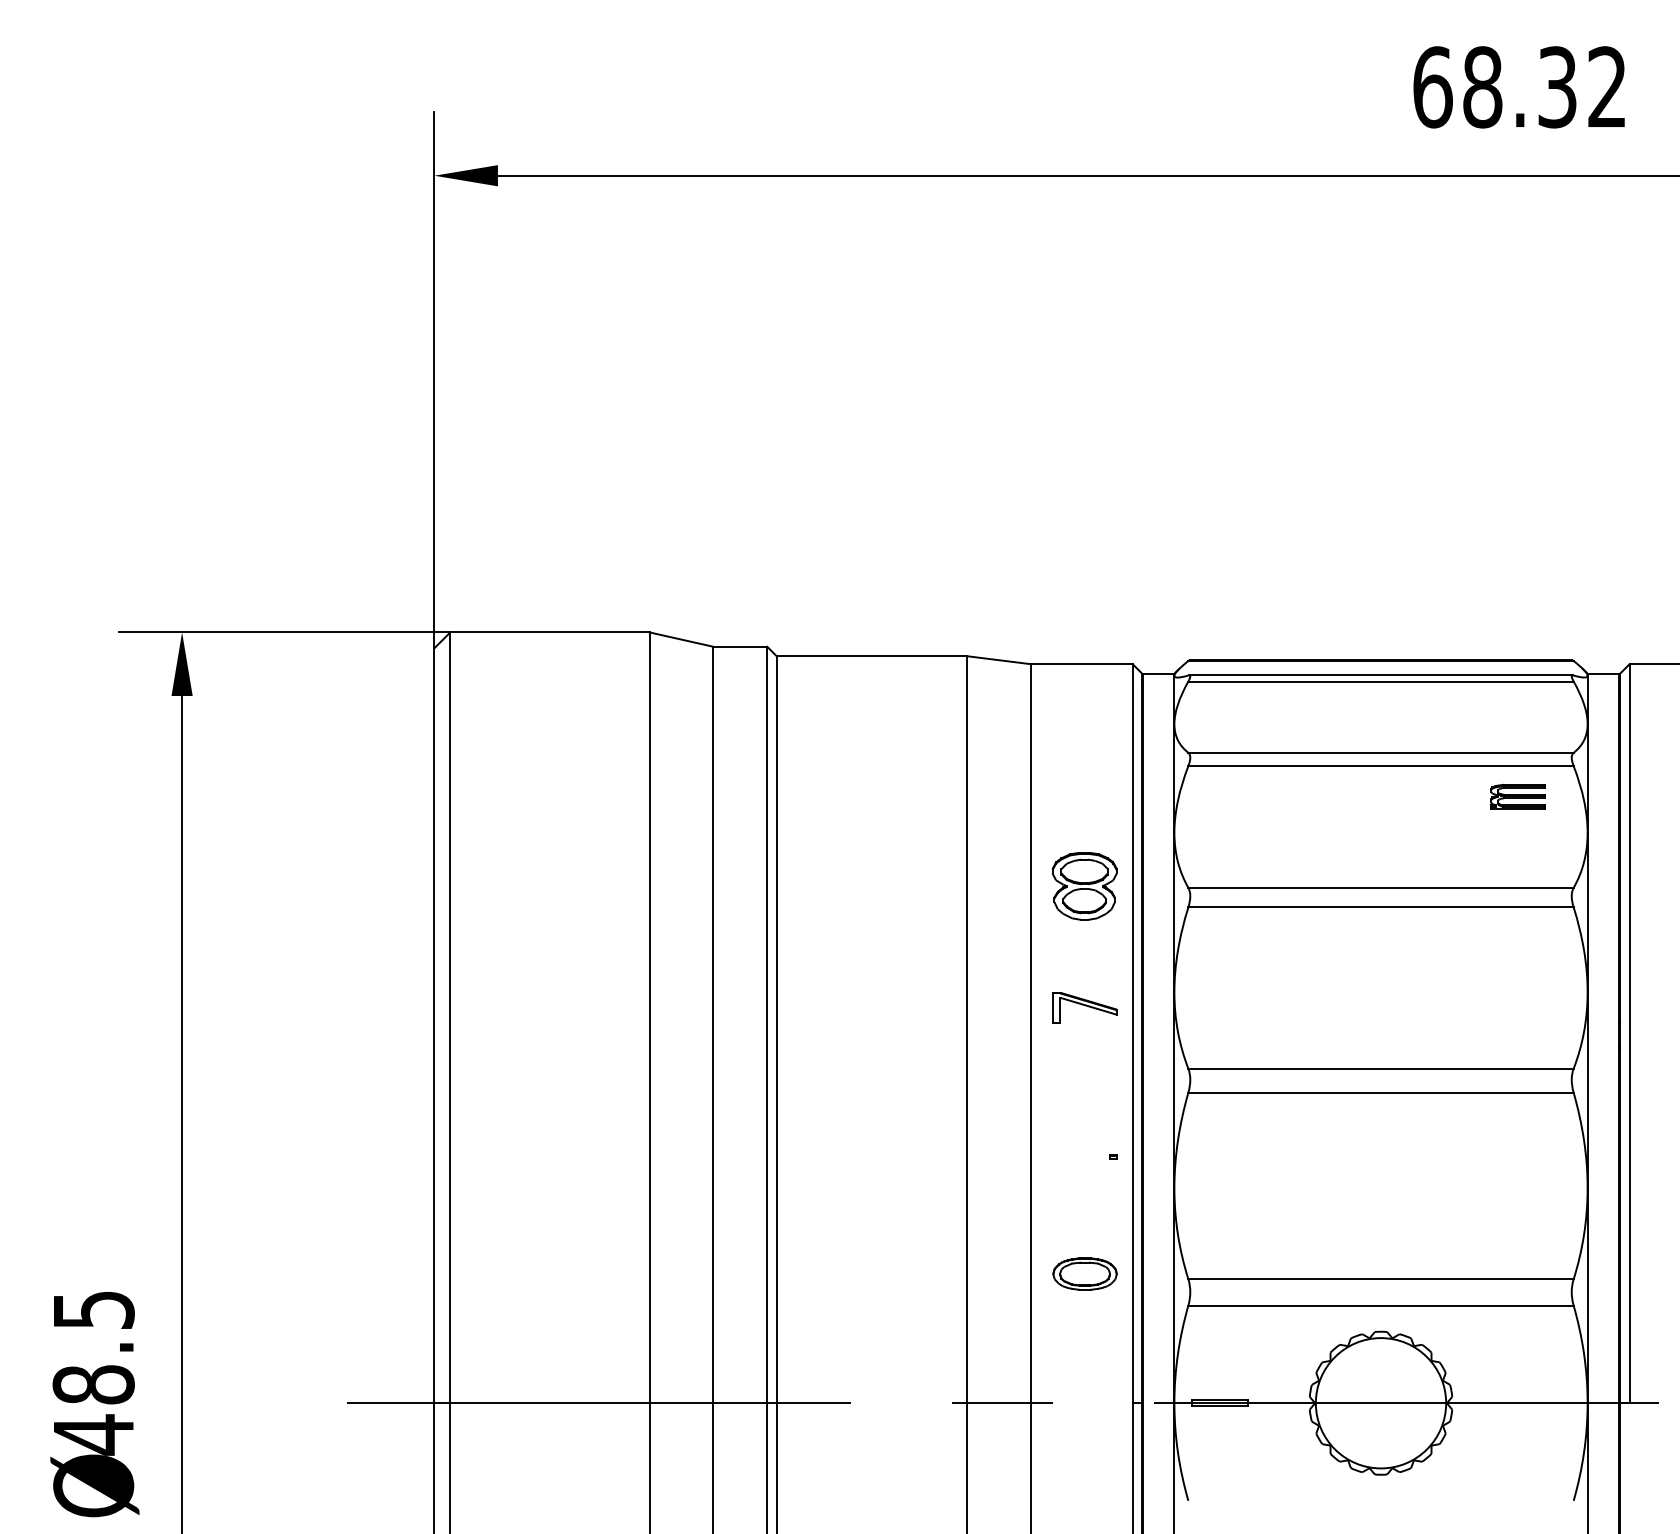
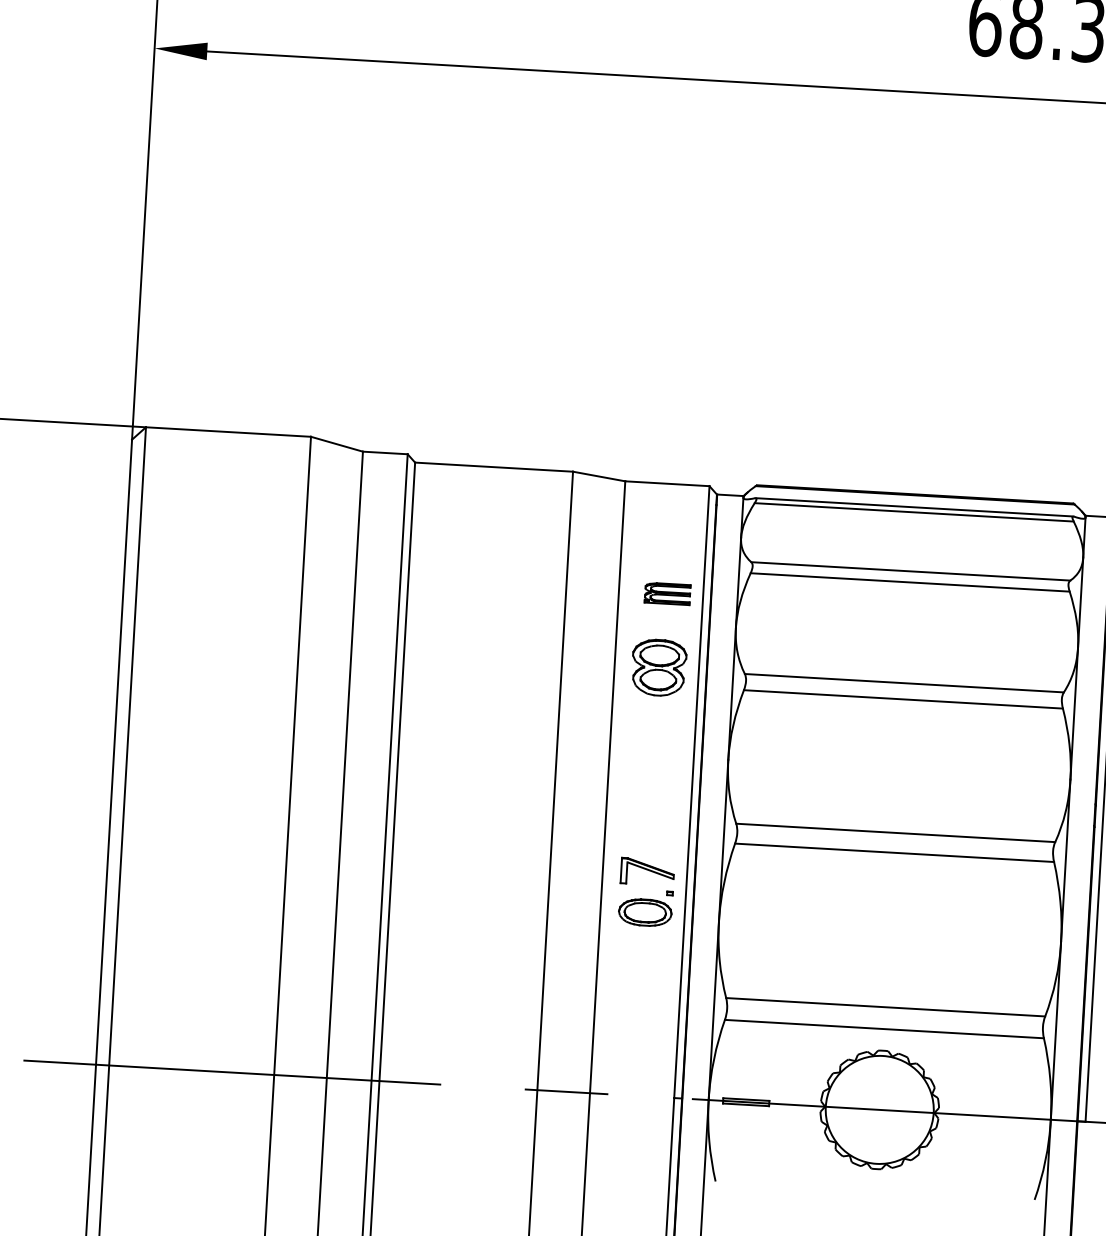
part: (1517, 796) -> (667, 593), moved
part: (1084, 1007) -> (647, 871), moved
part: (1084, 1273) -> (644, 912), moved

